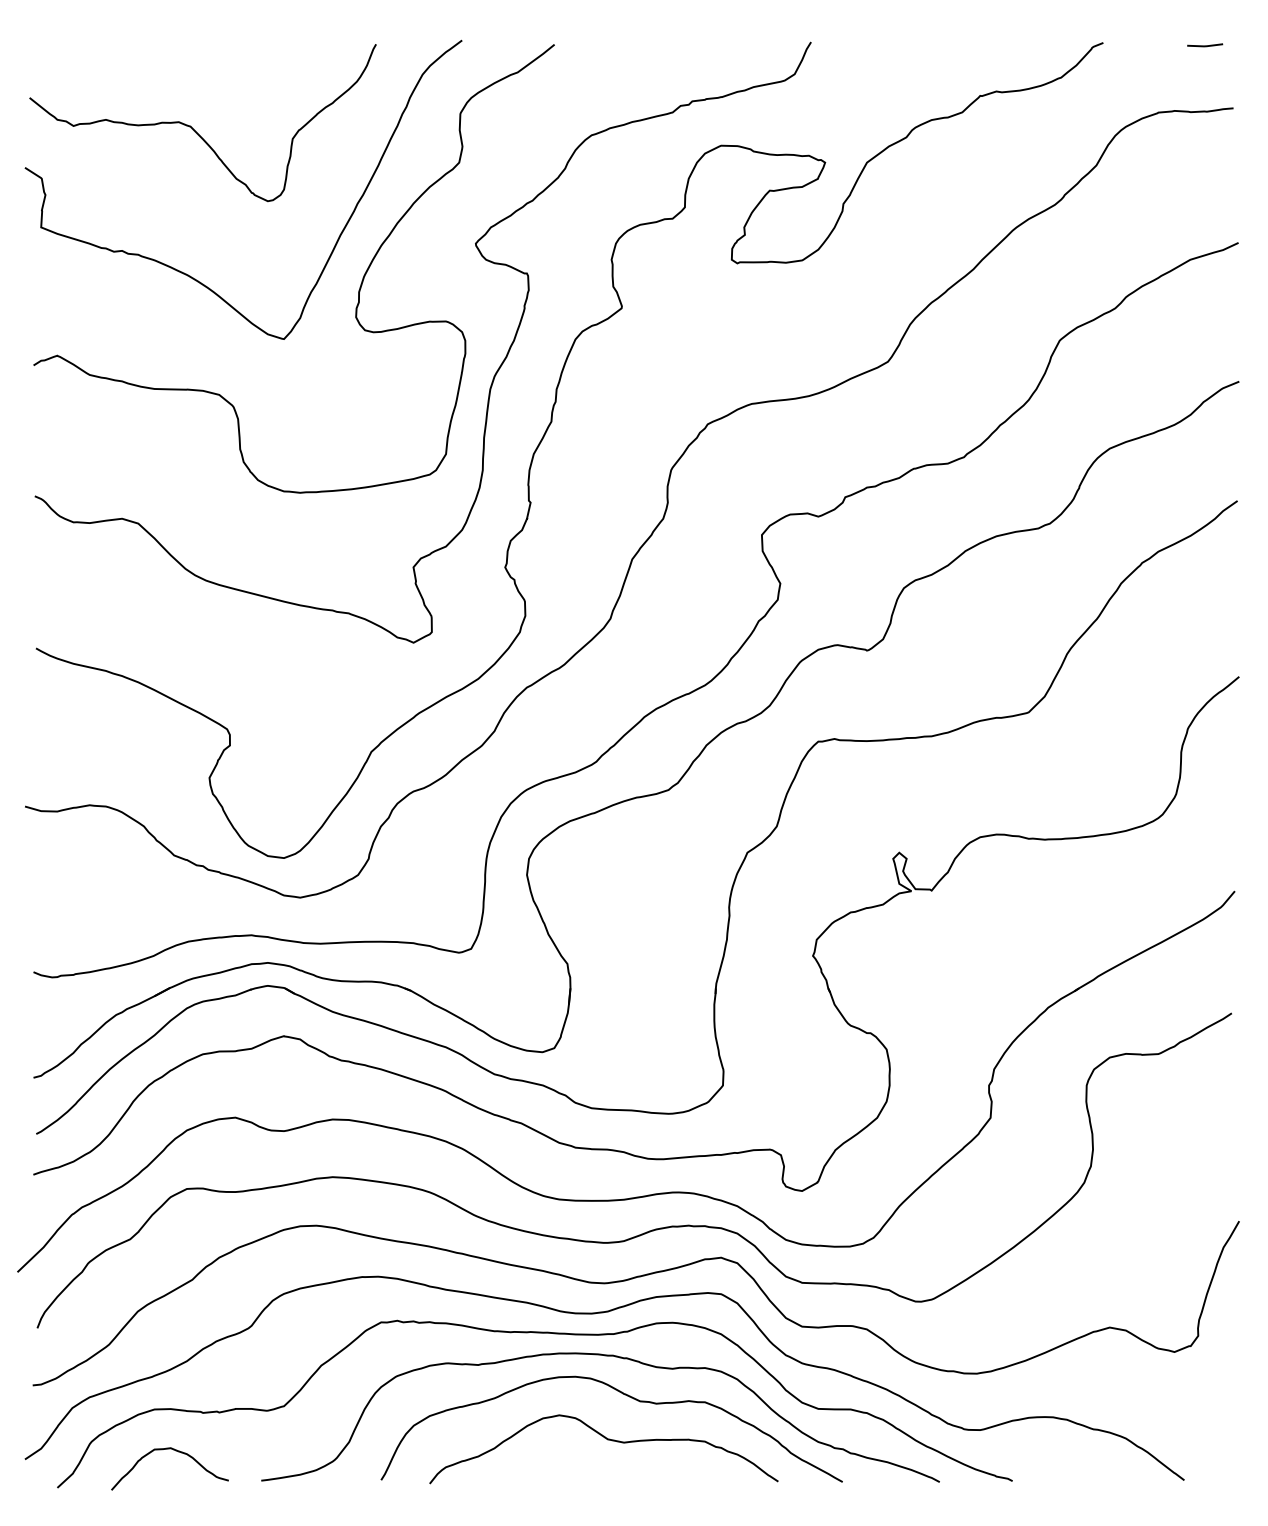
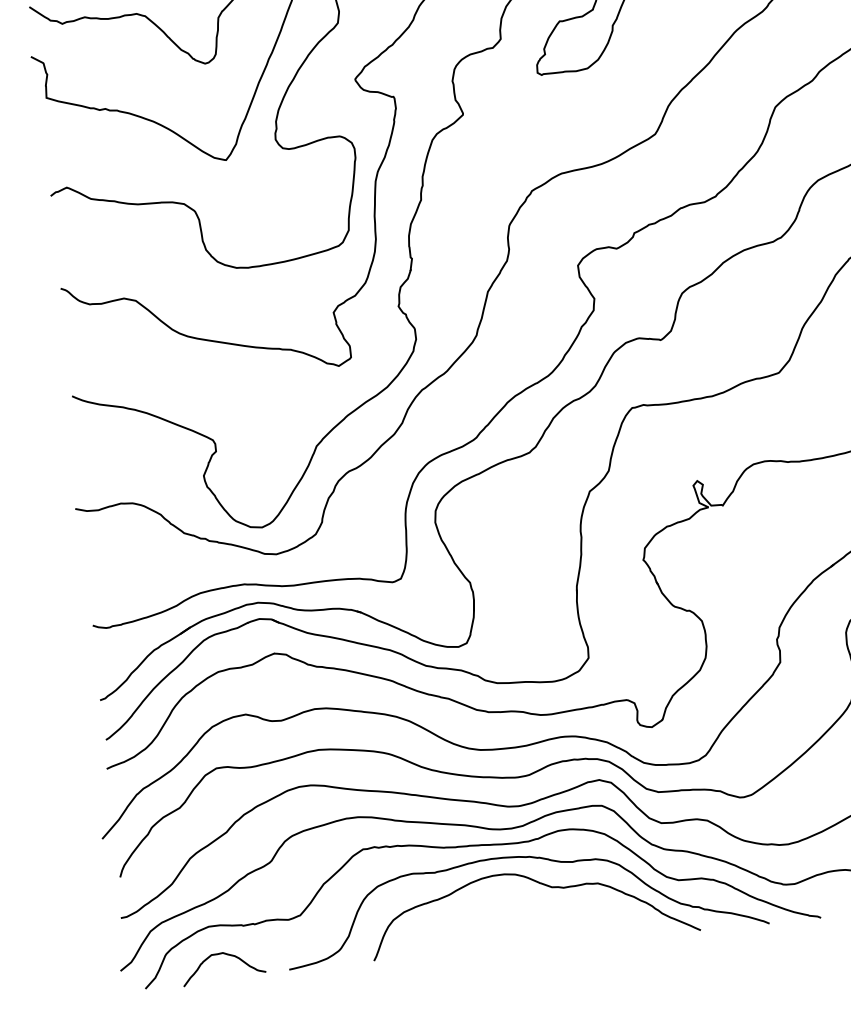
curve: (607, 1440) -> (531, 917), removed

